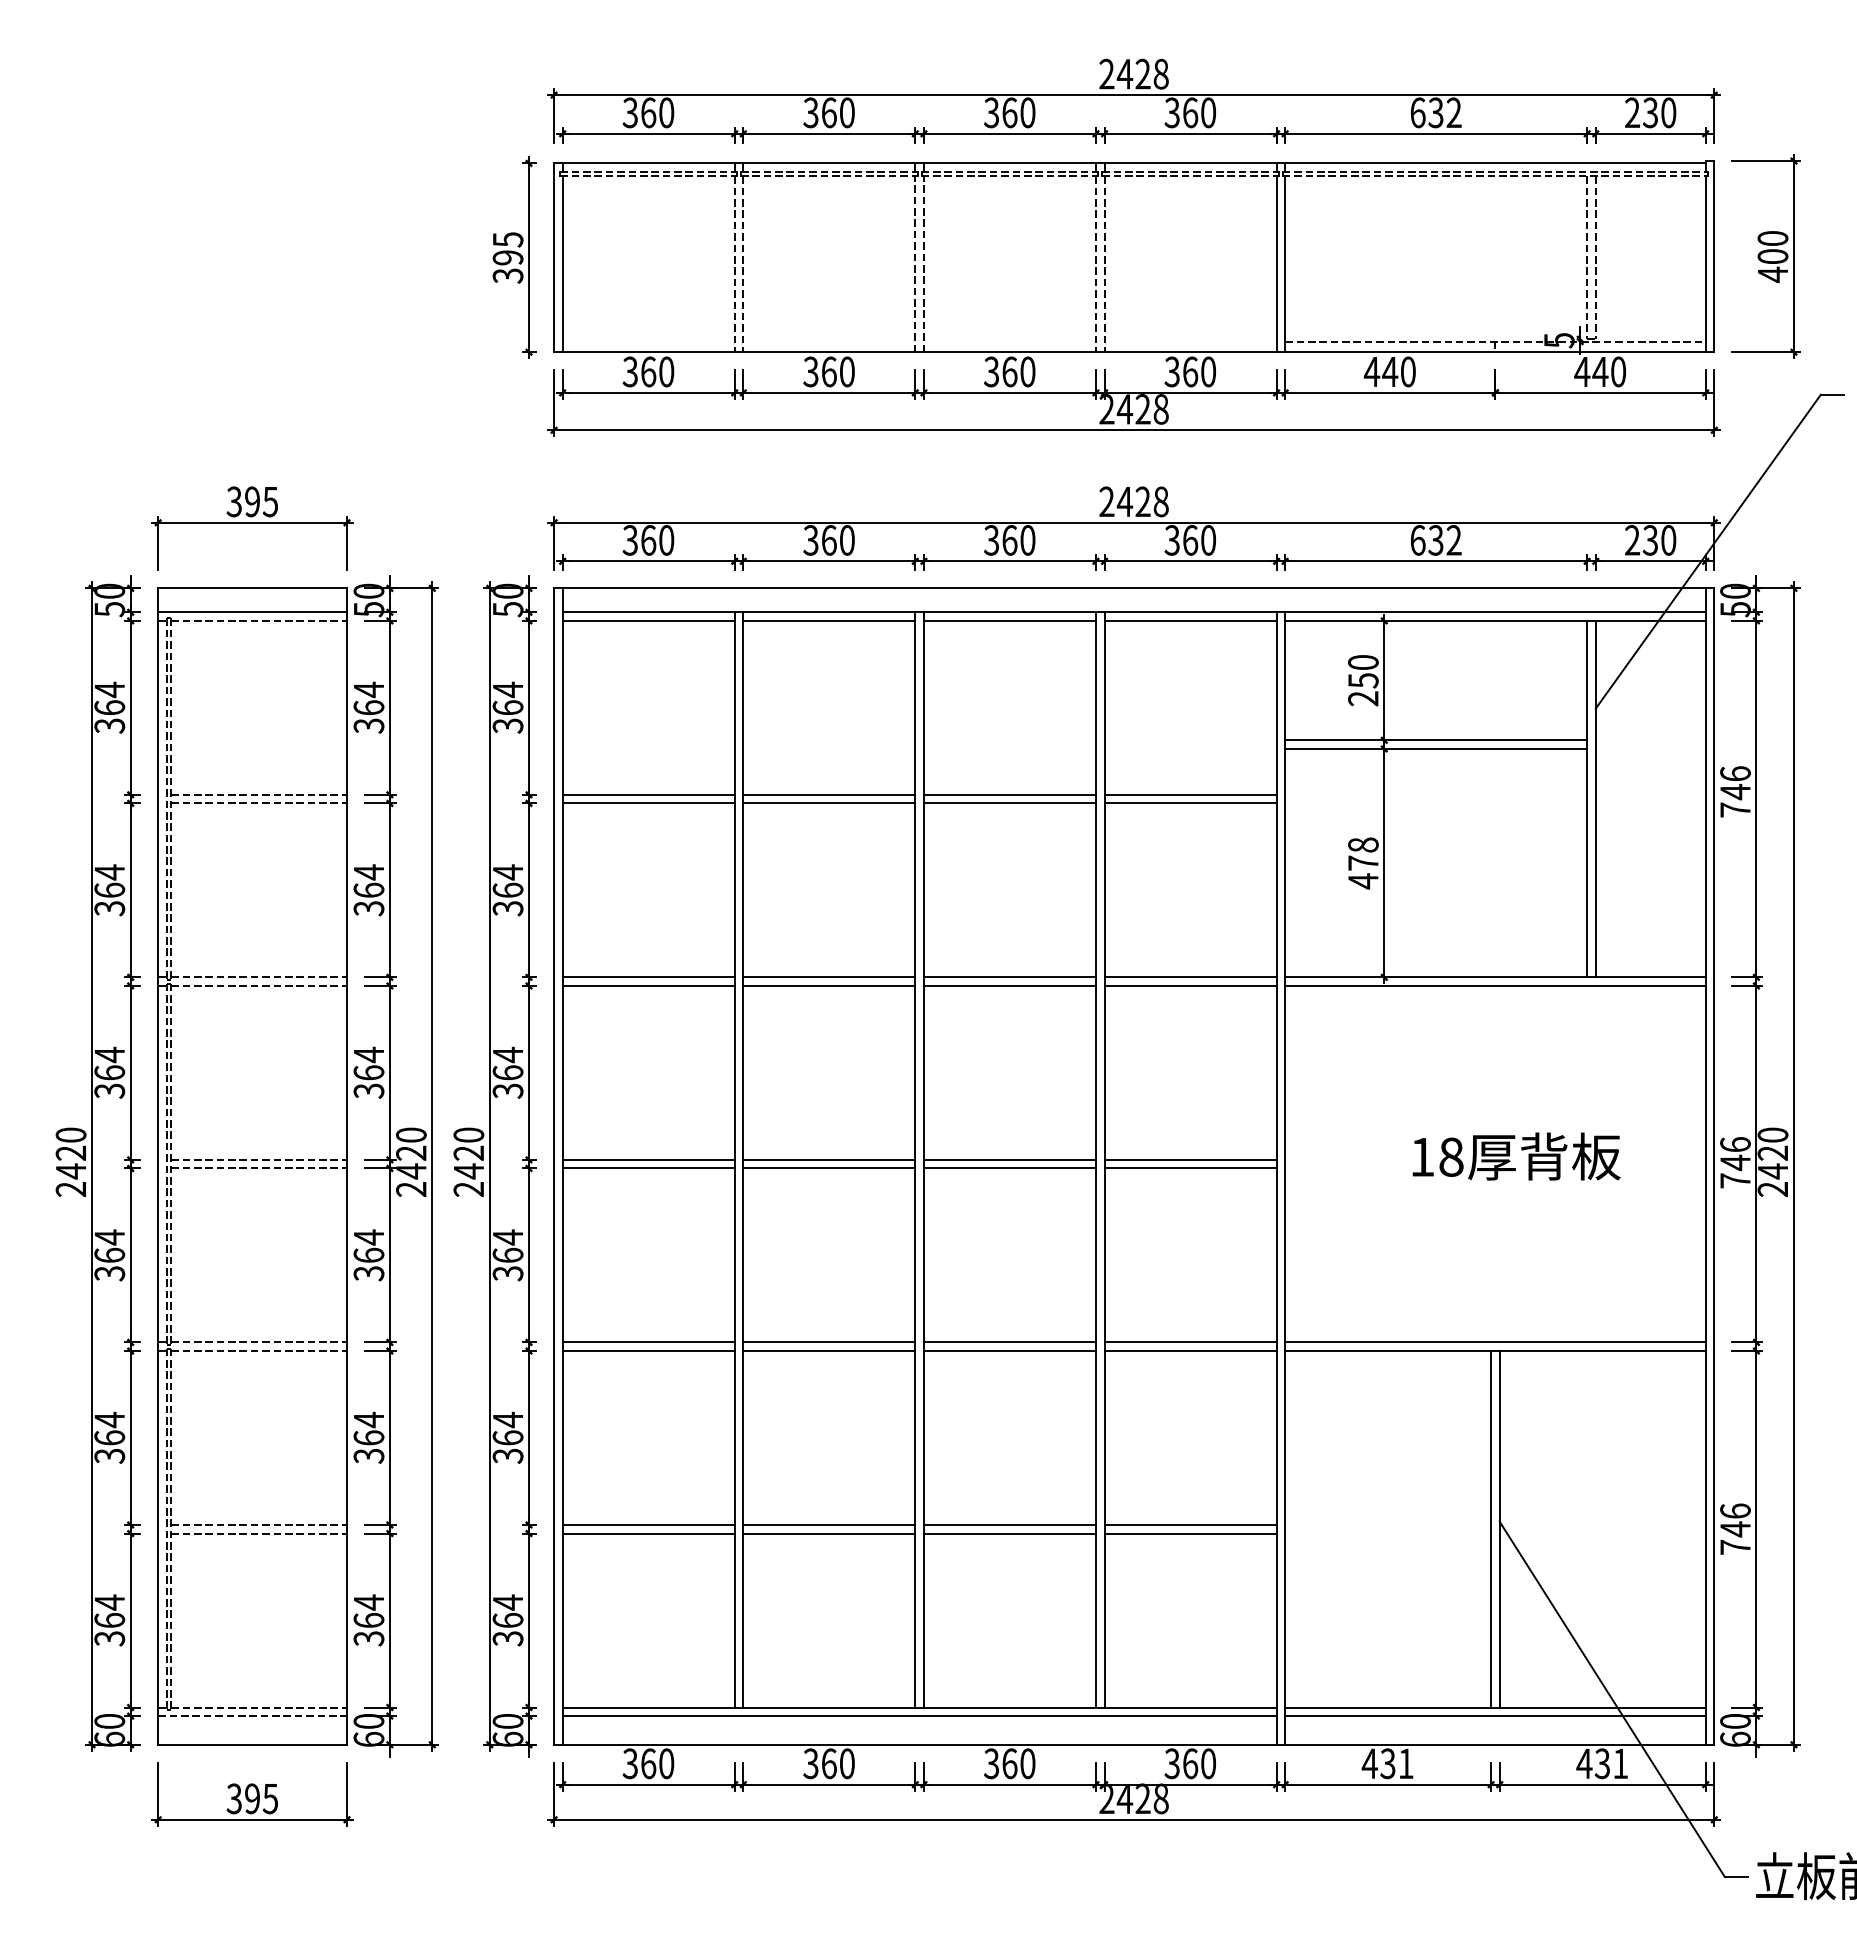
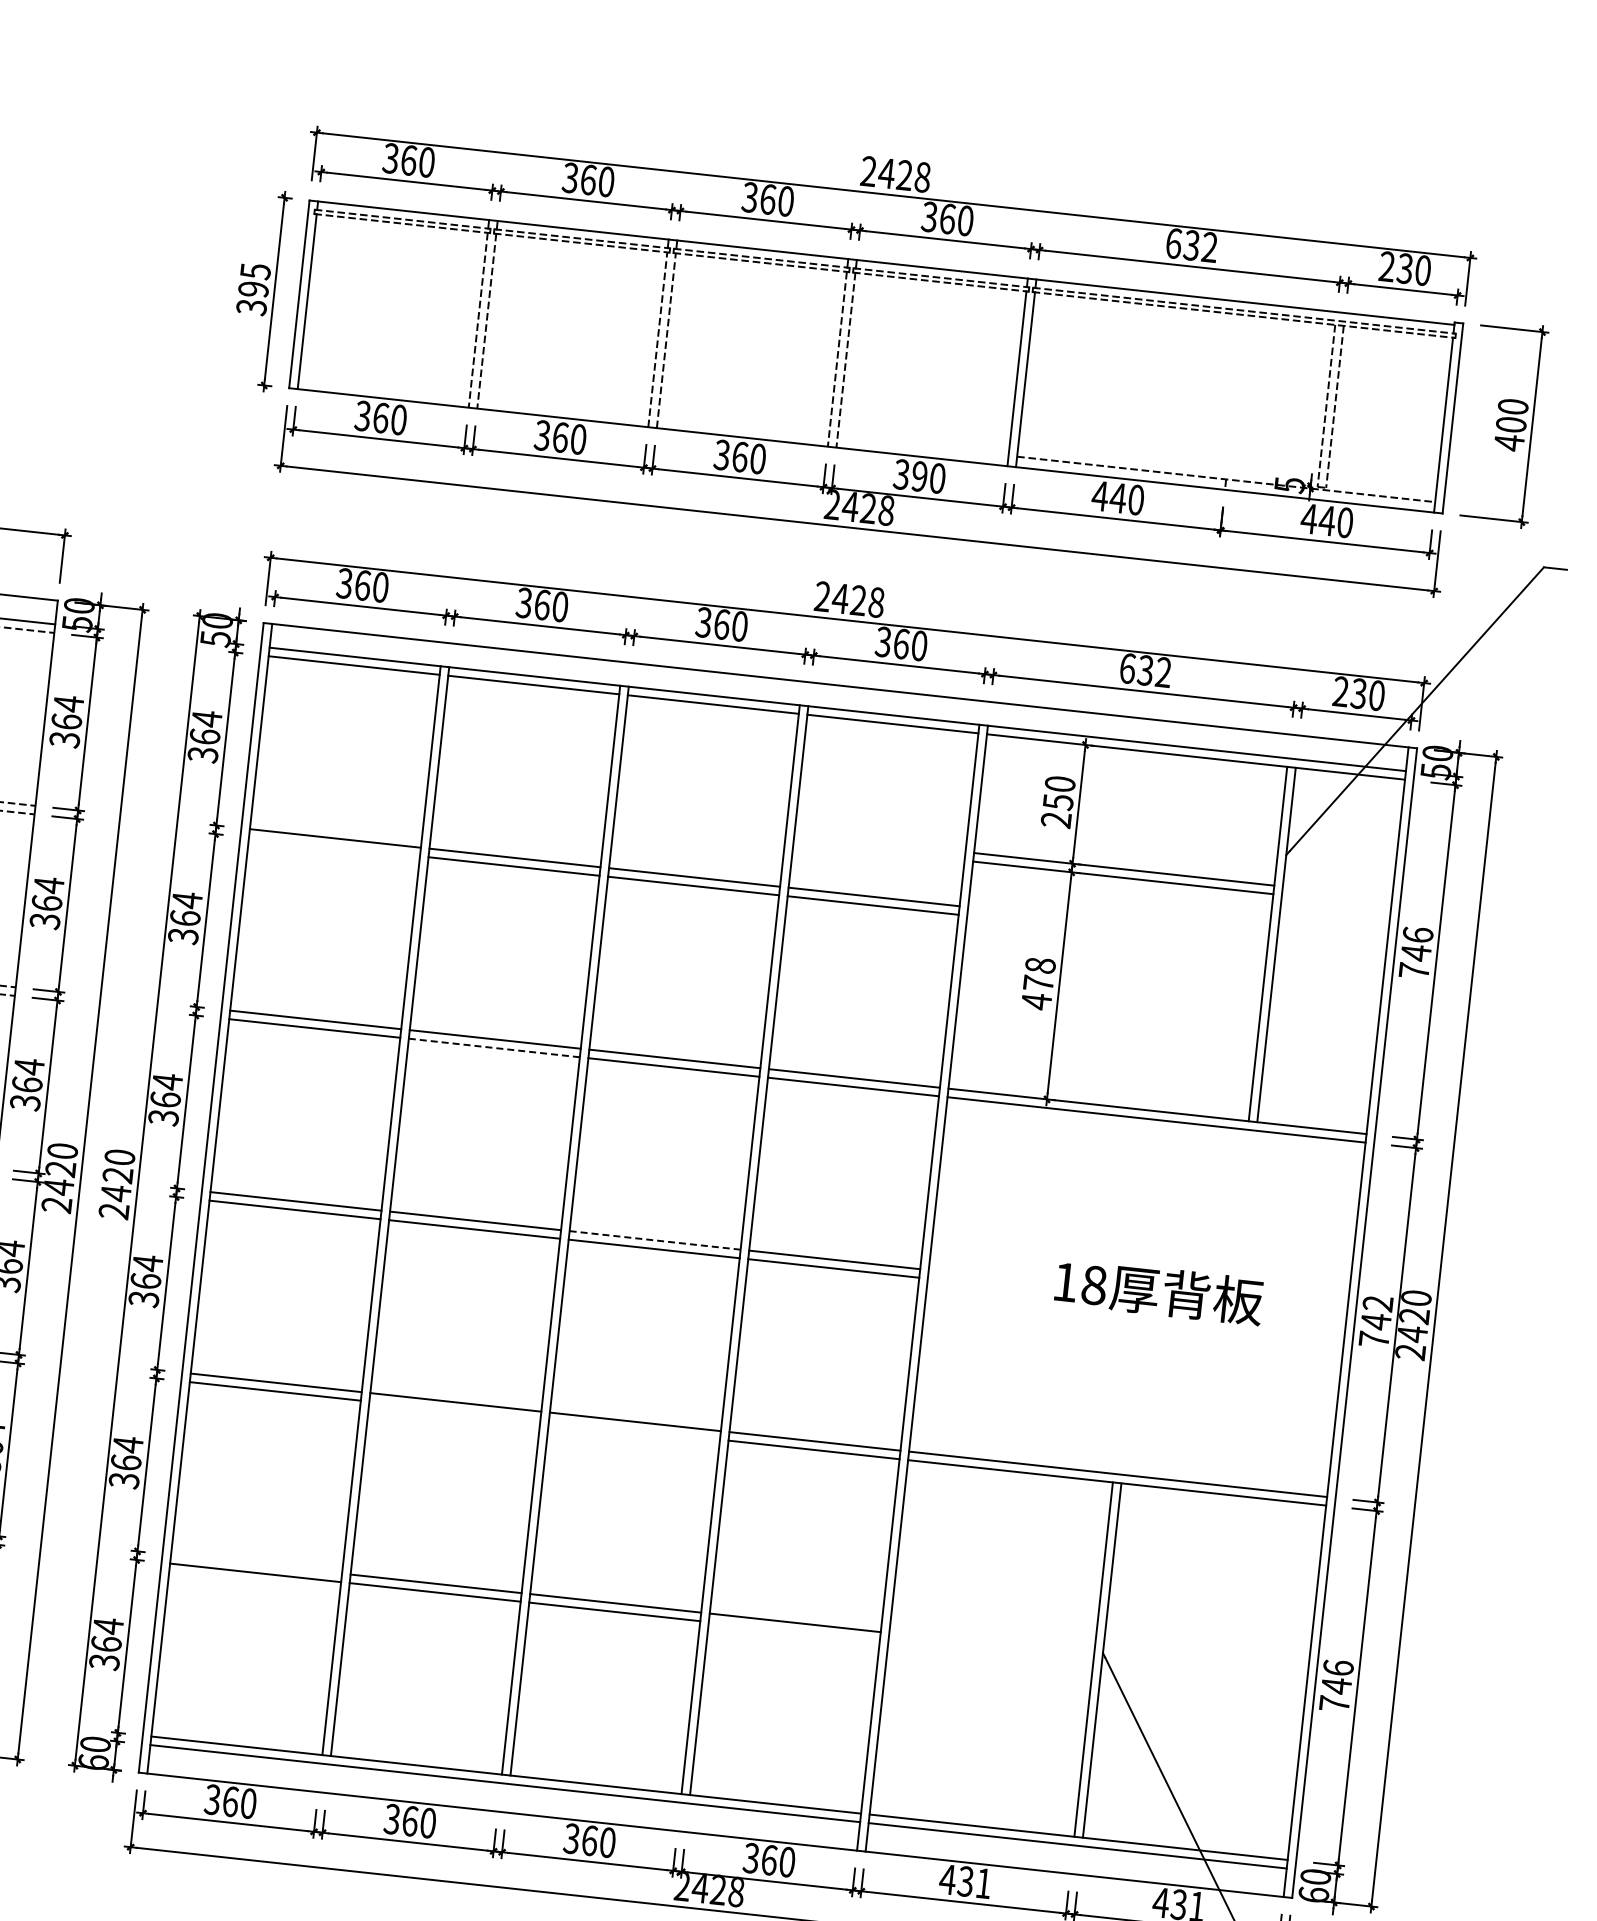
text: (1190, 371) -> (919, 476), 360 -> 390
line: (648, 803) -> (334, 847), removed
line: (829, 985) -> (494, 1047), solid -> dashed
text: (1735, 1144) -> (1378, 1303), 746 -> 742
line: (1010, 1159) -> (655, 1240), solid -> dashed
line: (829, 1351) -> (455, 1411), removed
line: (1009, 1351) -> (634, 1430), removed
line: (648, 1524) -> (256, 1563), removed
line: (1190, 1533) -> (794, 1631), removed

